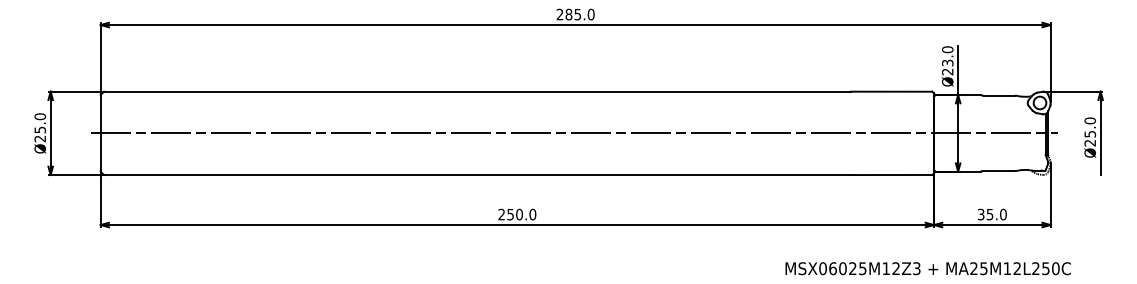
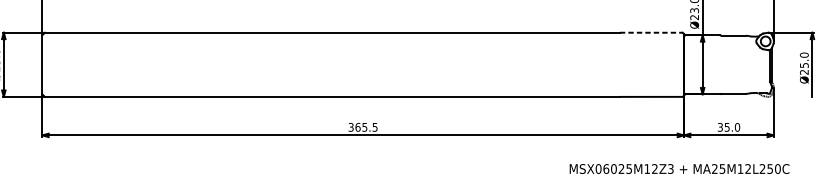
line: (891, 91) -> (651, 32), solid -> dashed
line: (574, 133) -> (407, 64), removed
text: (517, 214) -> (363, 127), 250.0 -> 365.5

